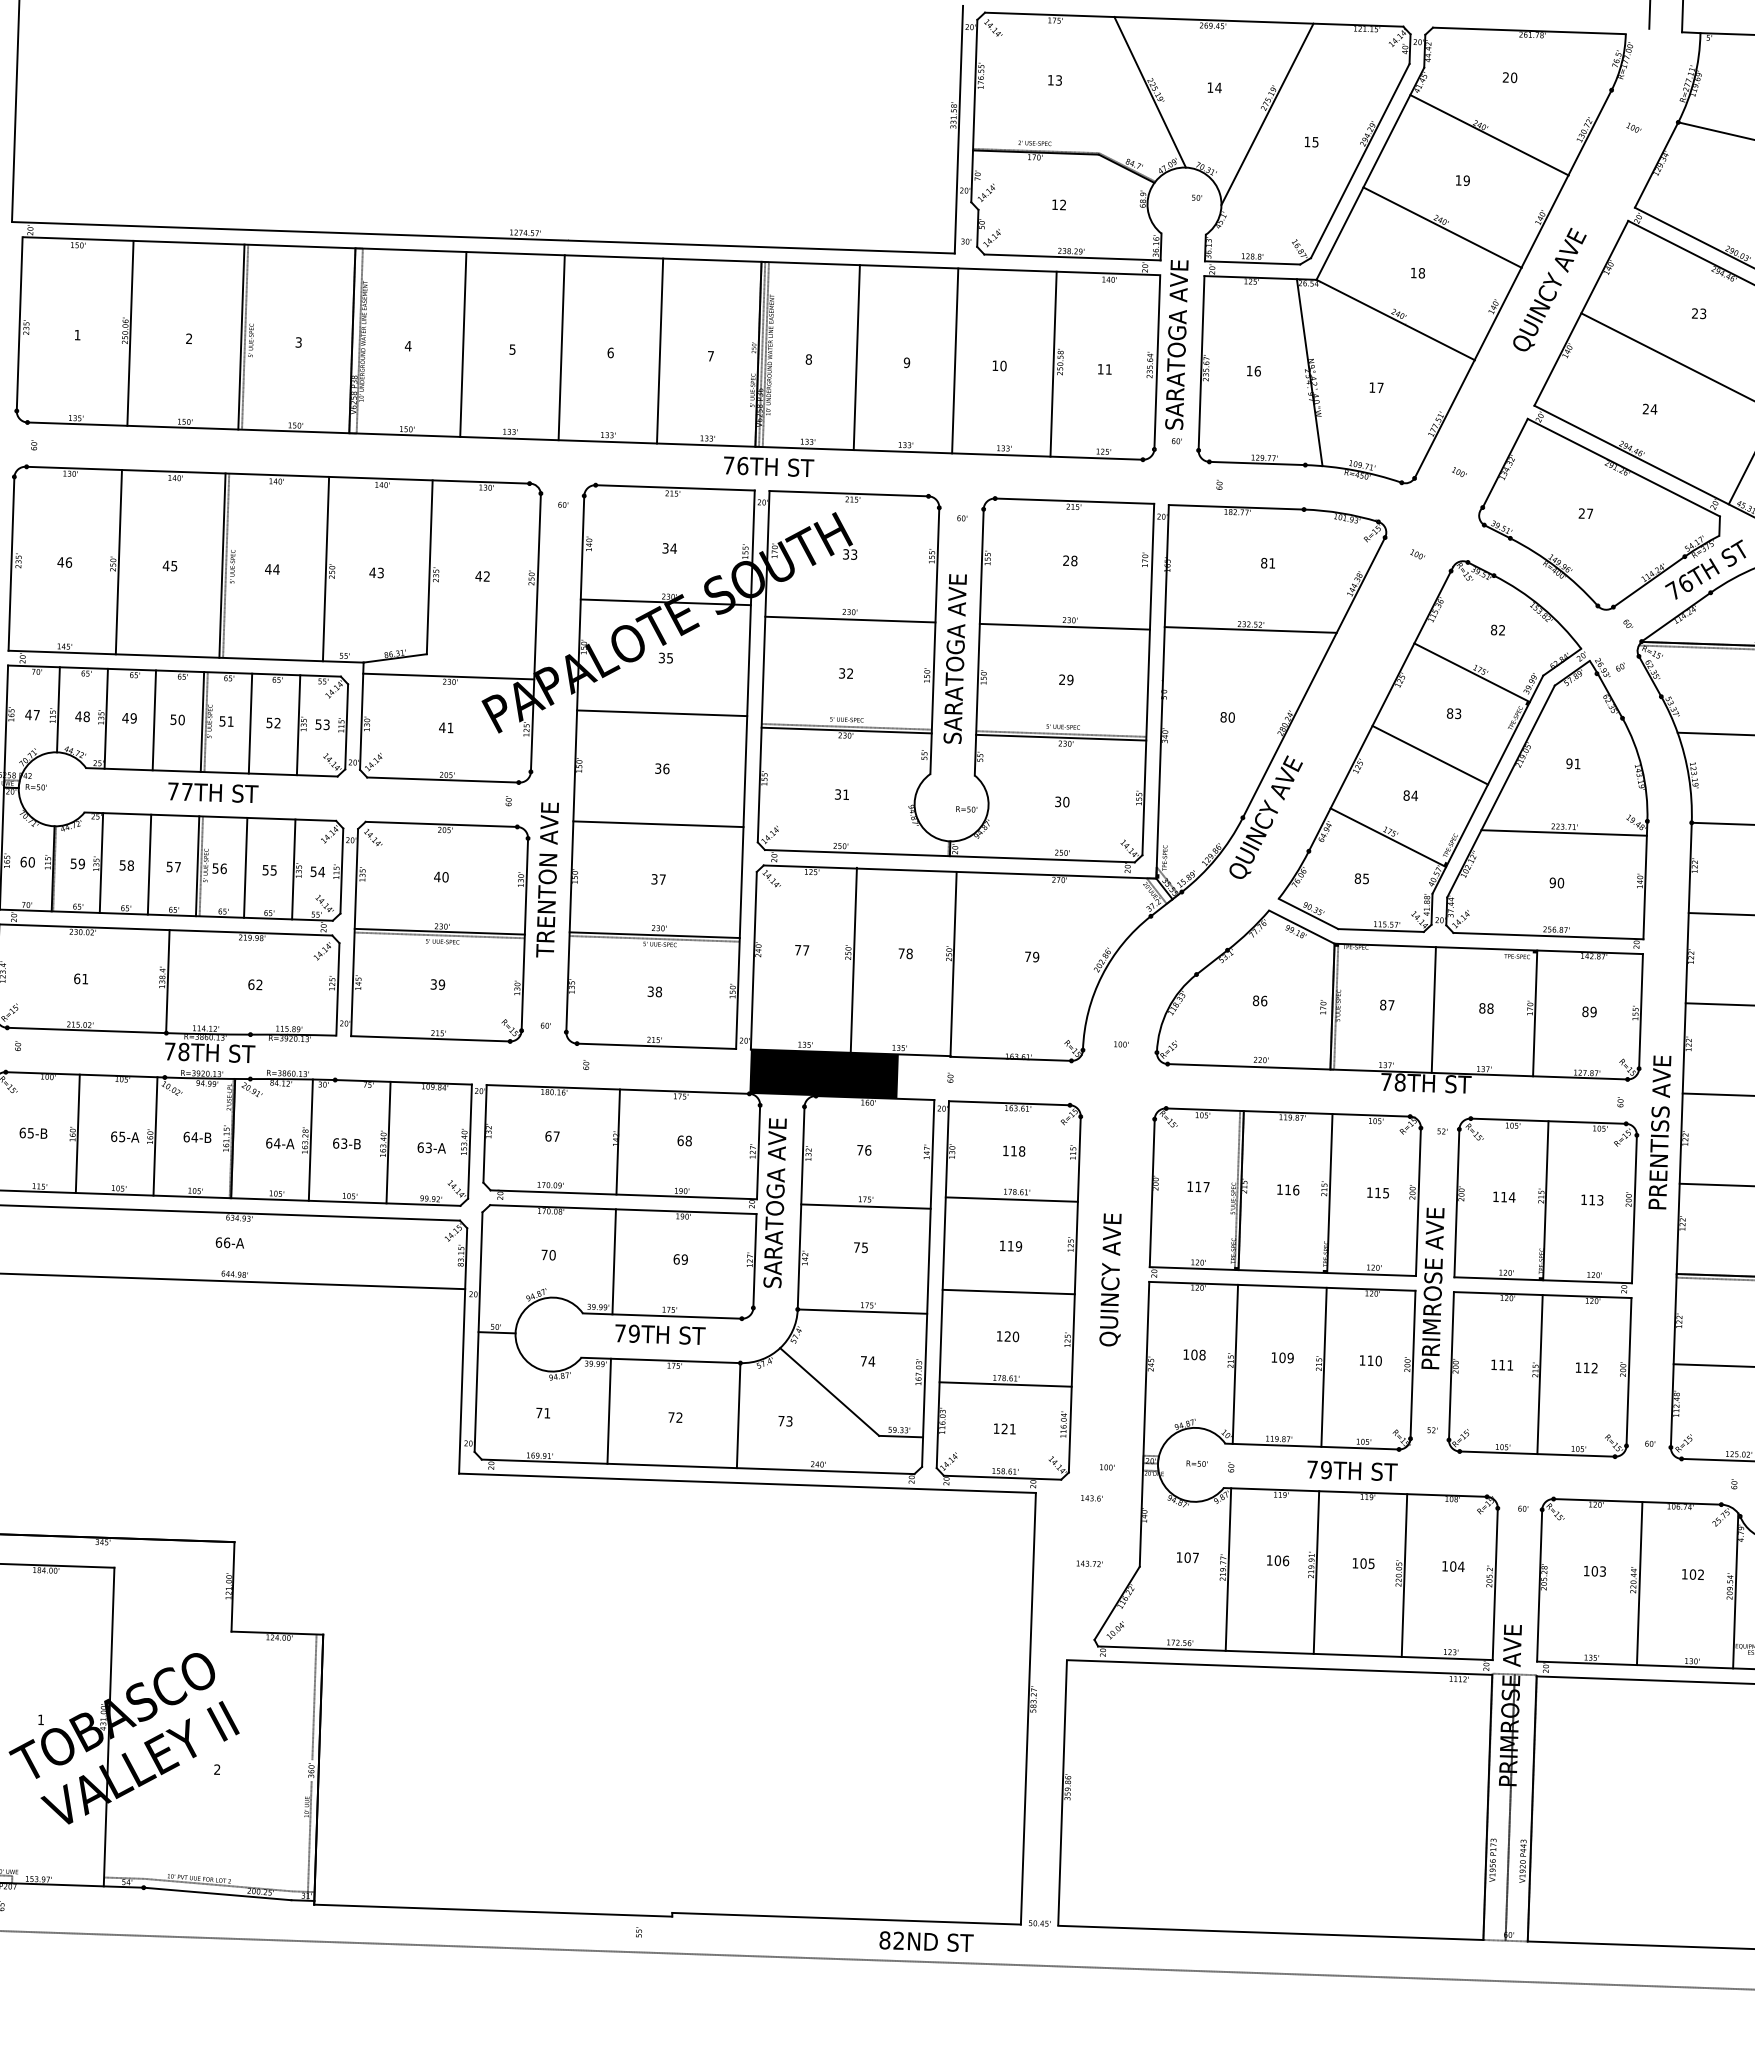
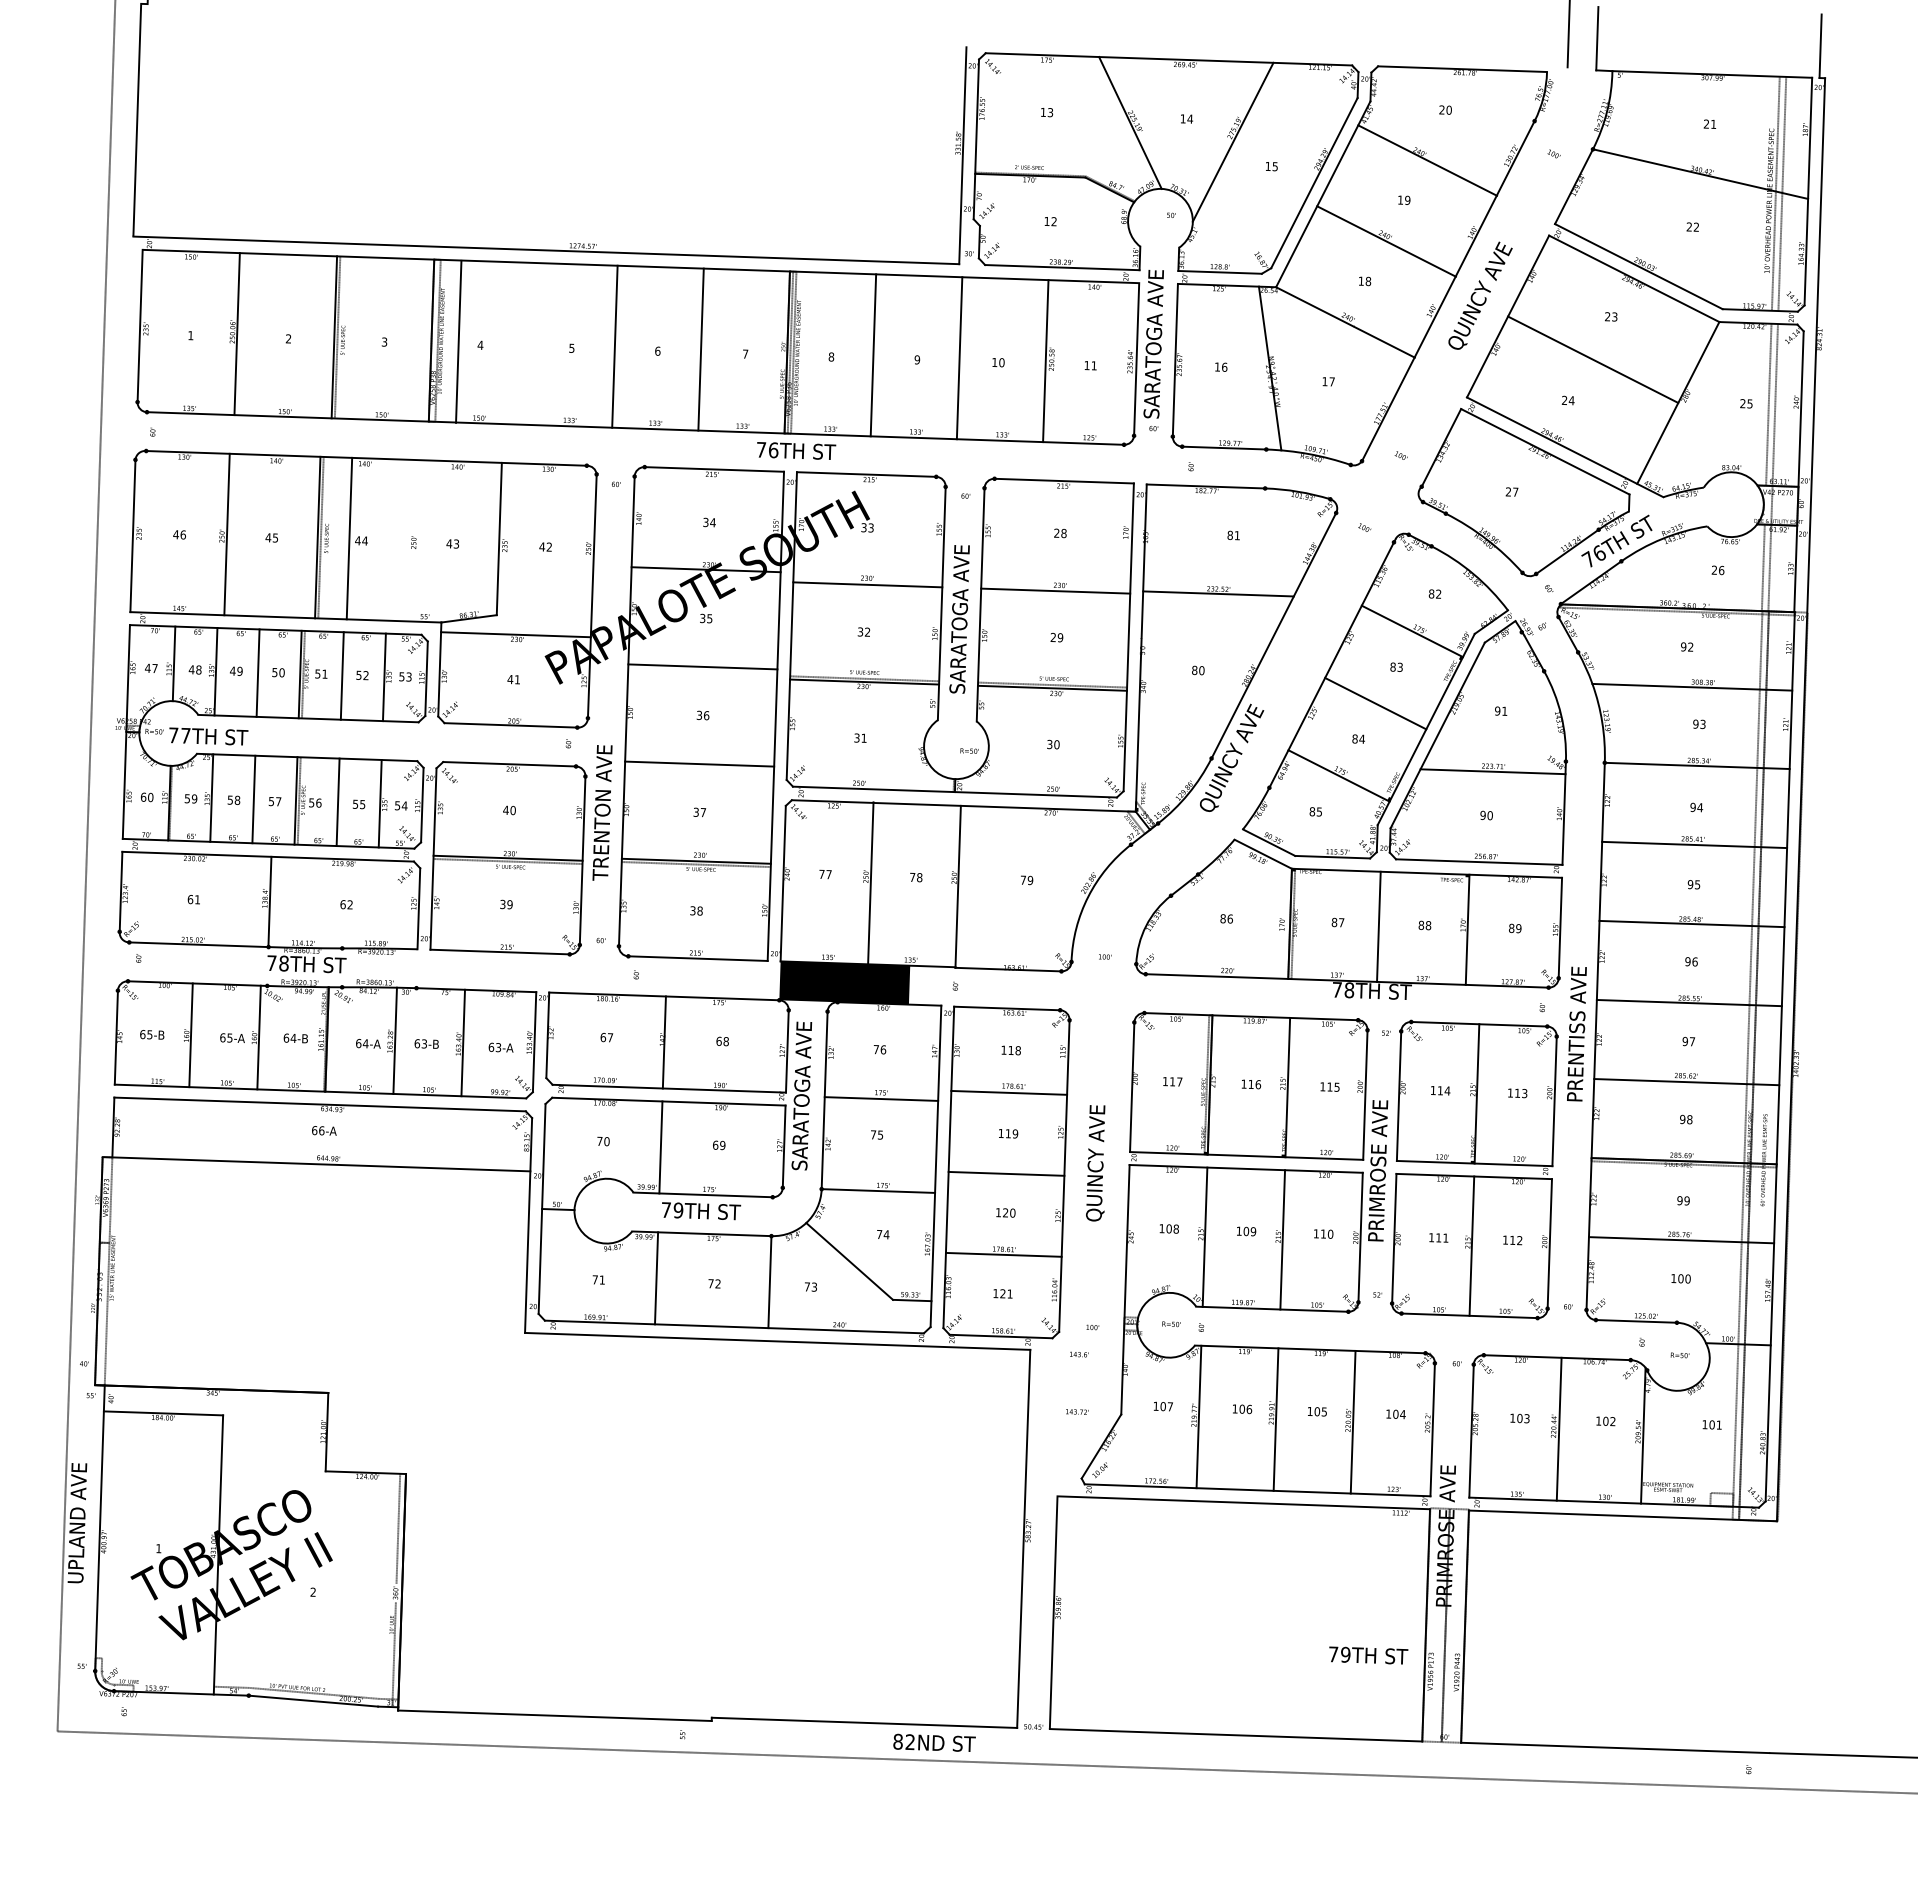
line: (463, 344) -> (458, 341), moved
line: (326, 568) -> (349, 538), moved
text: (213, 792) -> (208, 736), moved
text: (1352, 1470) -> (1368, 1655), moved

